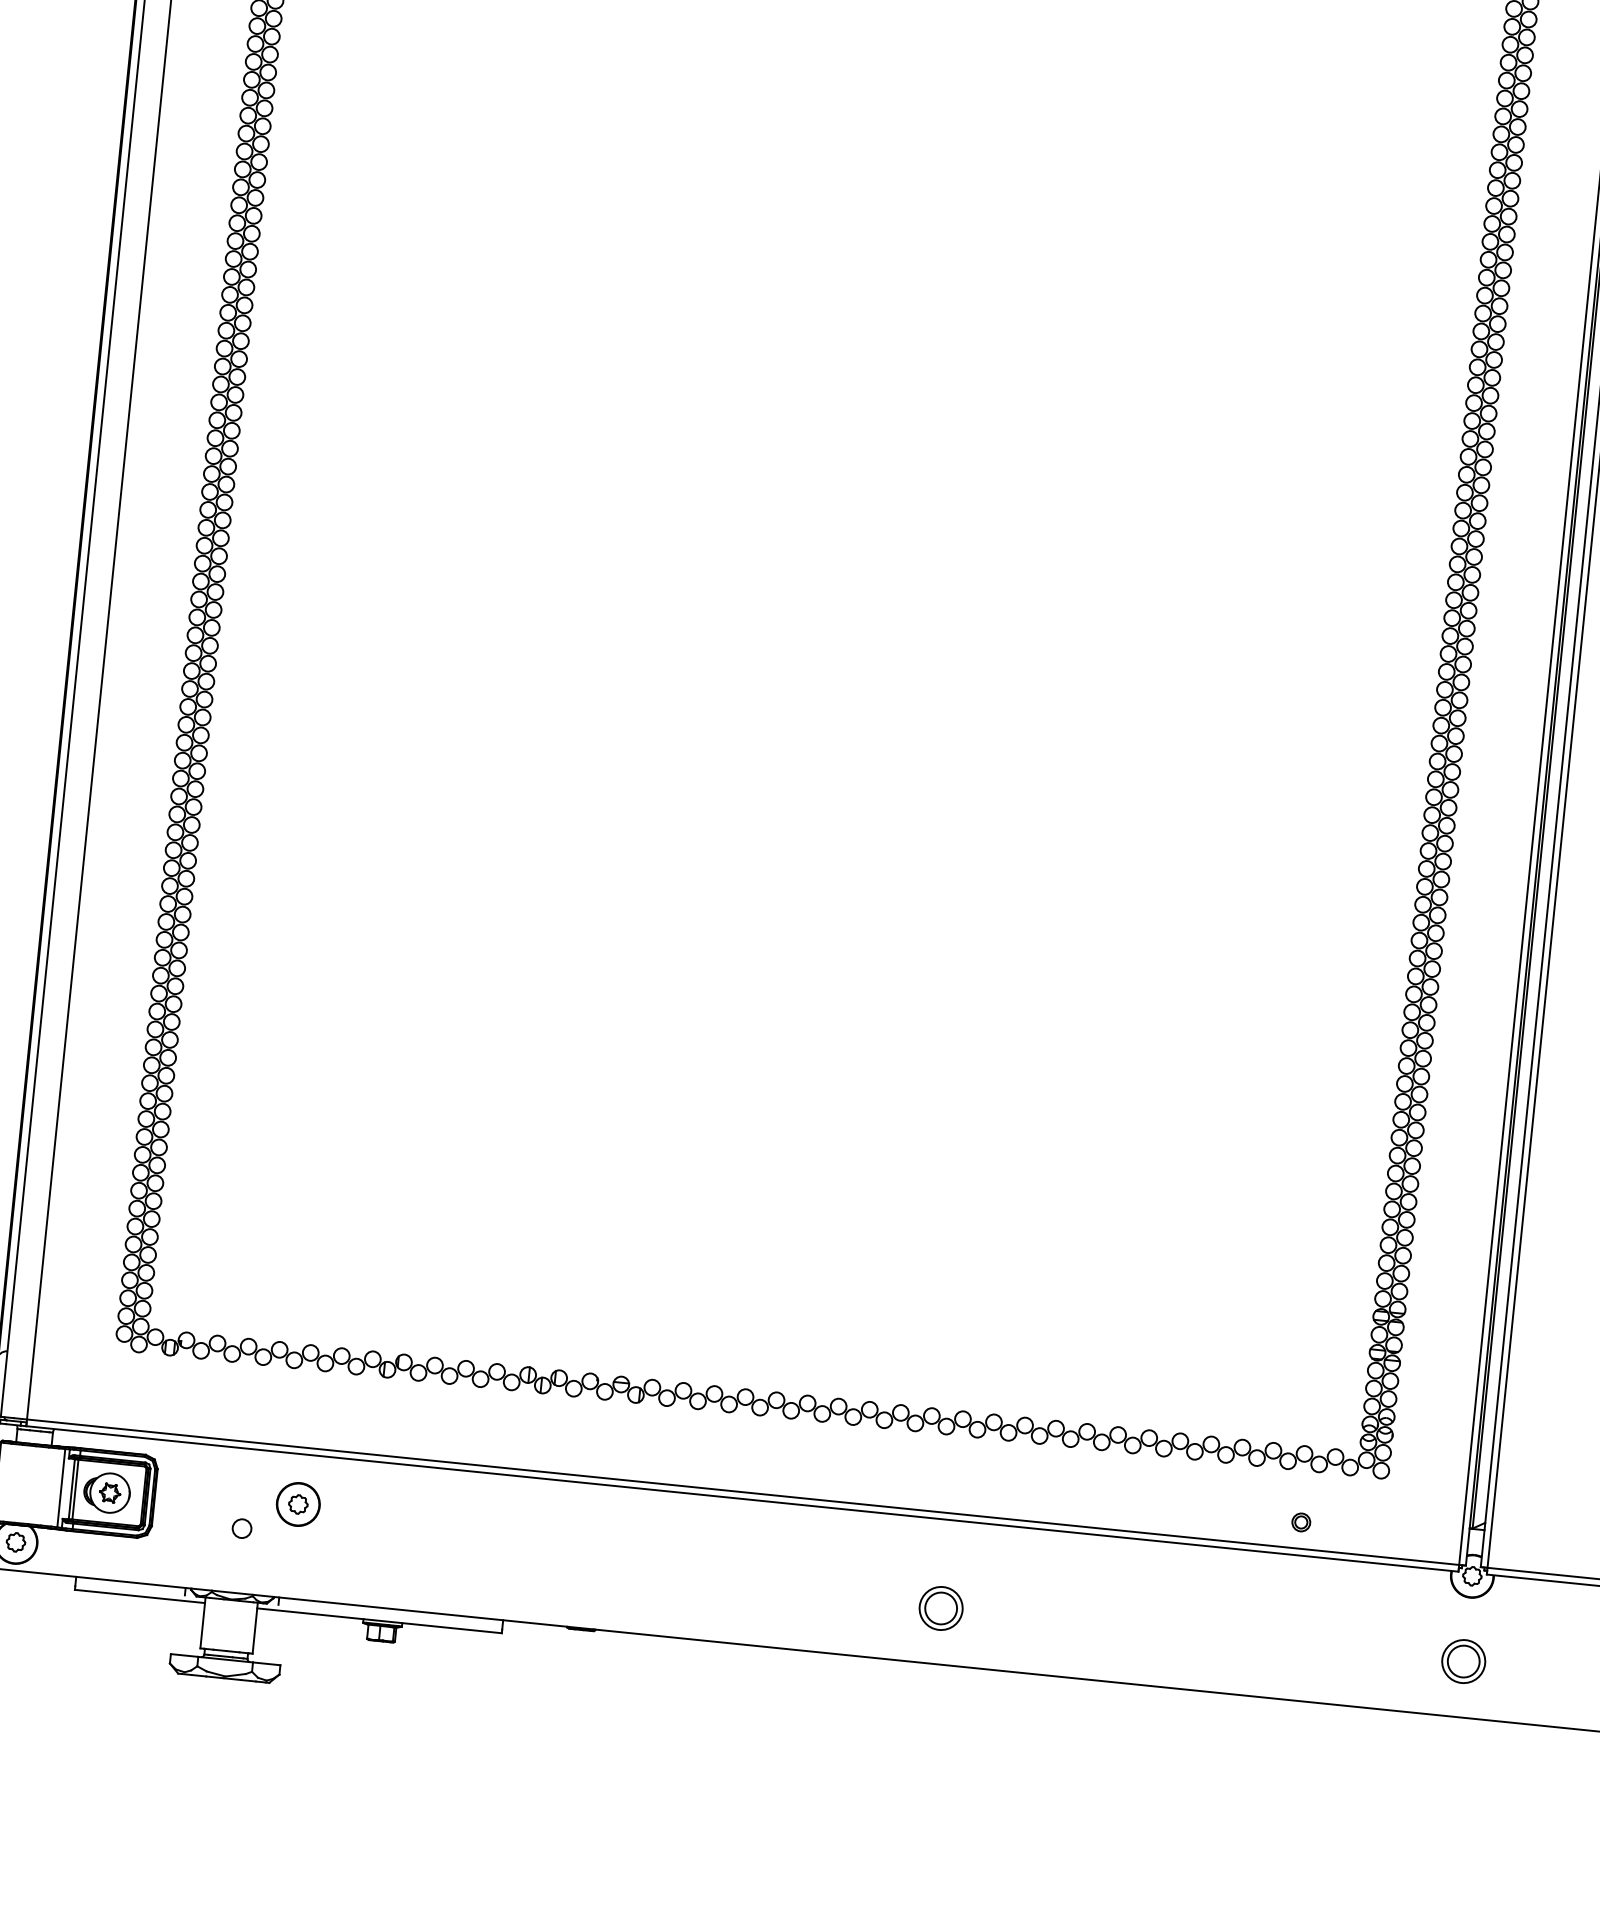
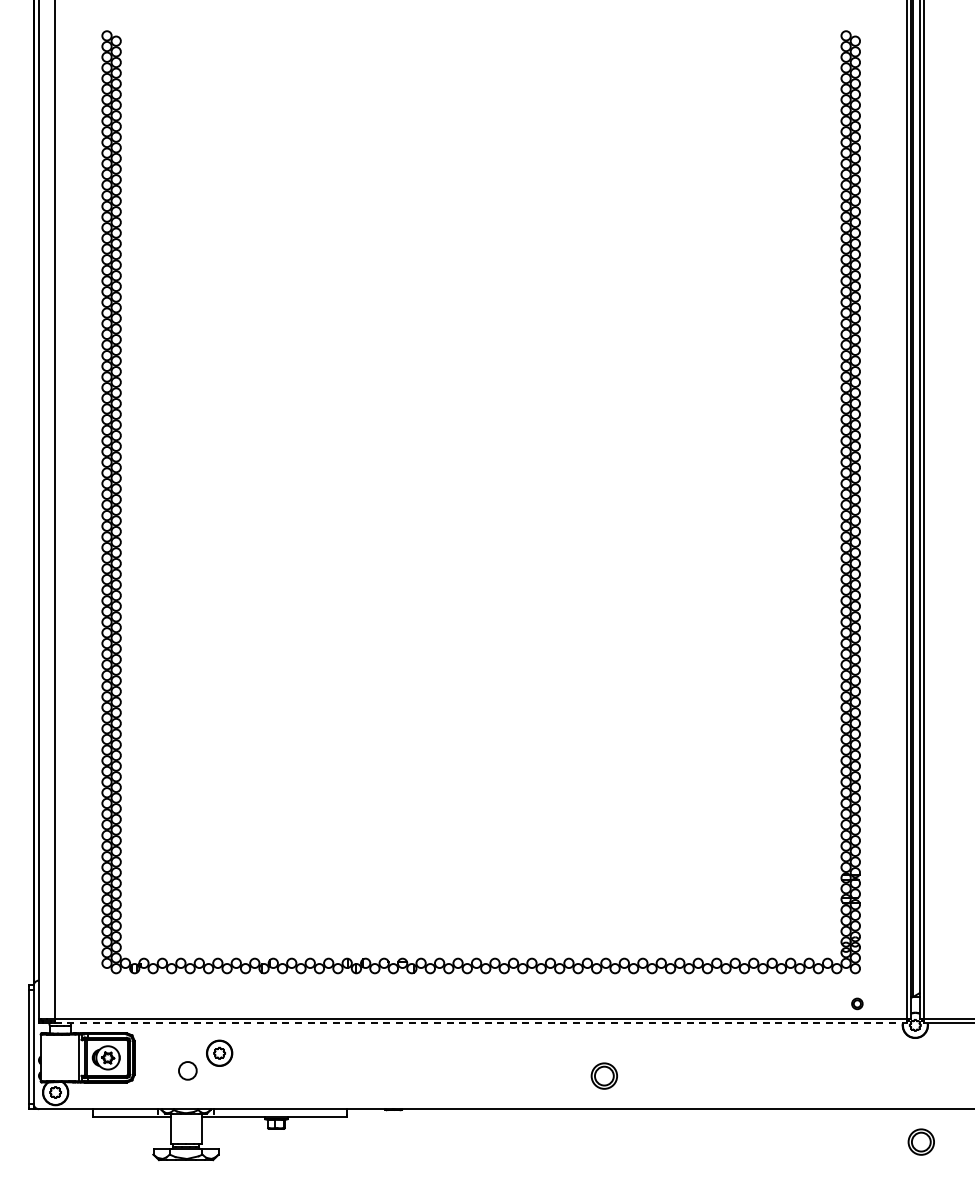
line: (743, 1499) -> (481, 1023), solid -> dashed
part: (1301, 1521) -> (857, 1003), moved
circle: (241, 1527) -> (187, 1070), size x1.6
part: (1462, 1660) -> (920, 1141), moved

